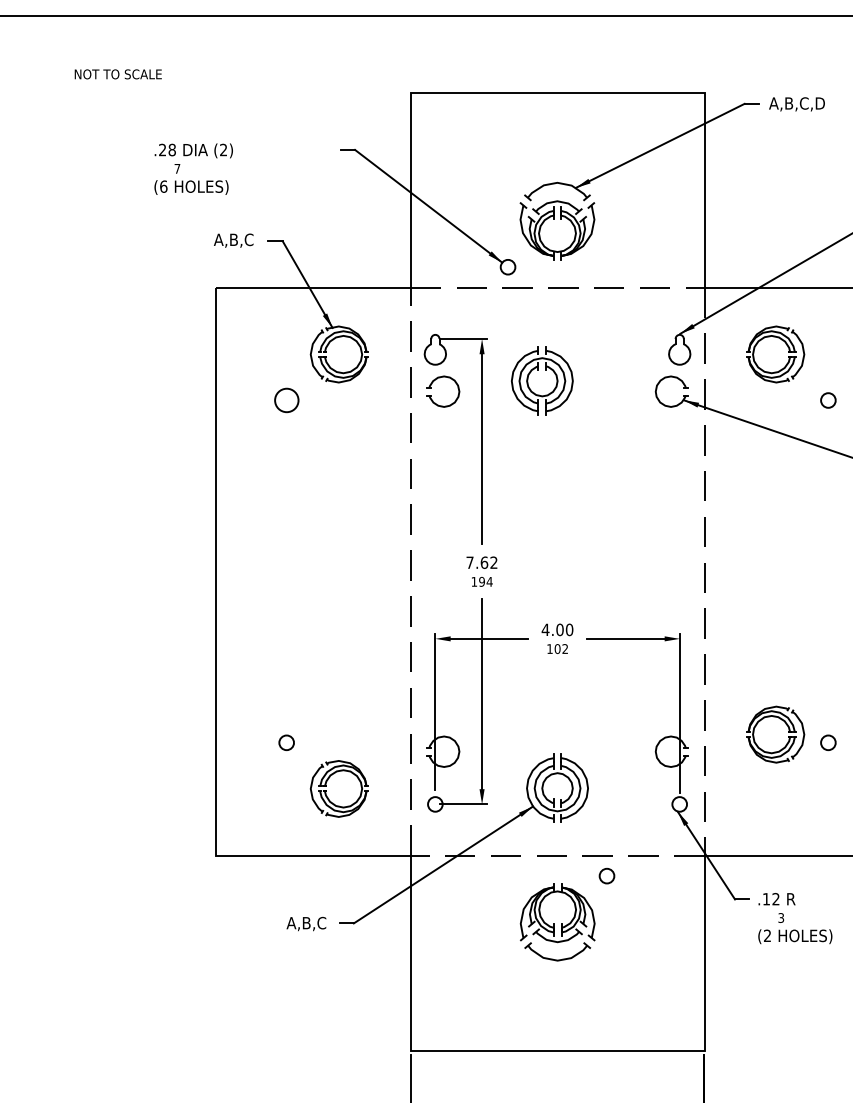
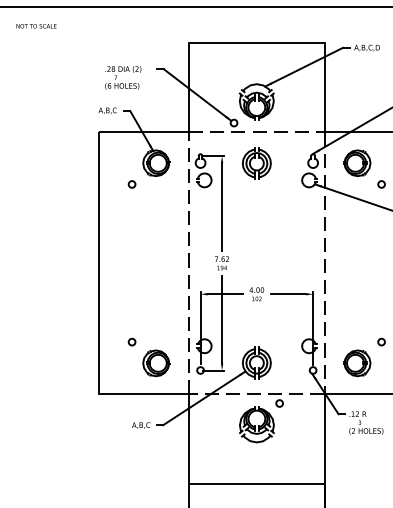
text: (118, 74) -> (36, 26), moved
text: (194, 168) -> (123, 77), moved
part: (541, 381) -> (256, 163), moved
circle: (285, 400) -> (131, 184), size x0.62
part: (776, 734) -> (357, 363), moved

